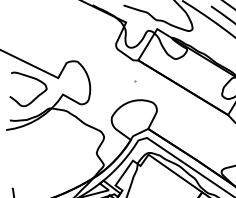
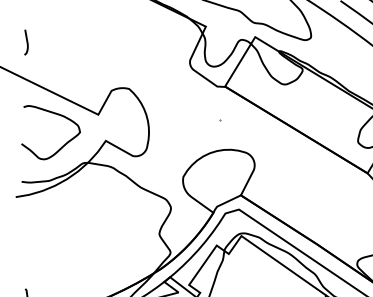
curve: (12, 32) -> (25, 42), added

